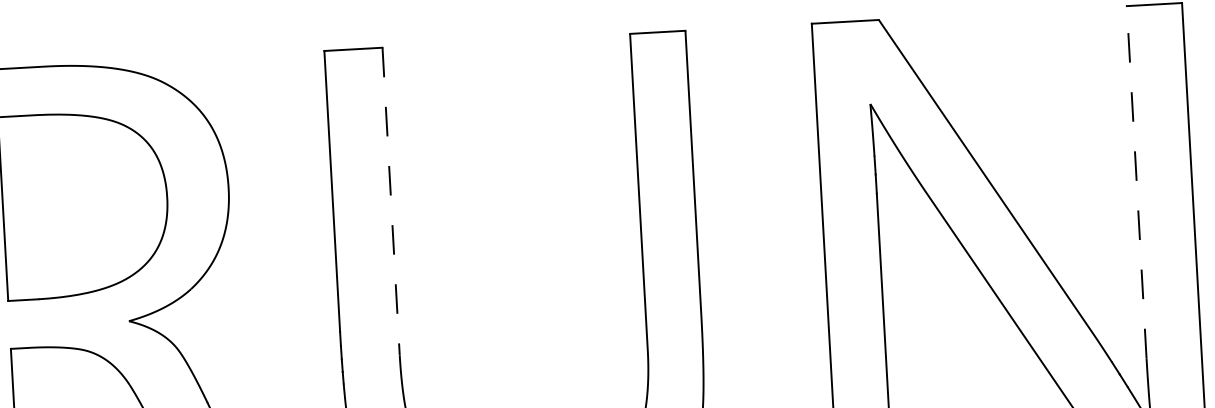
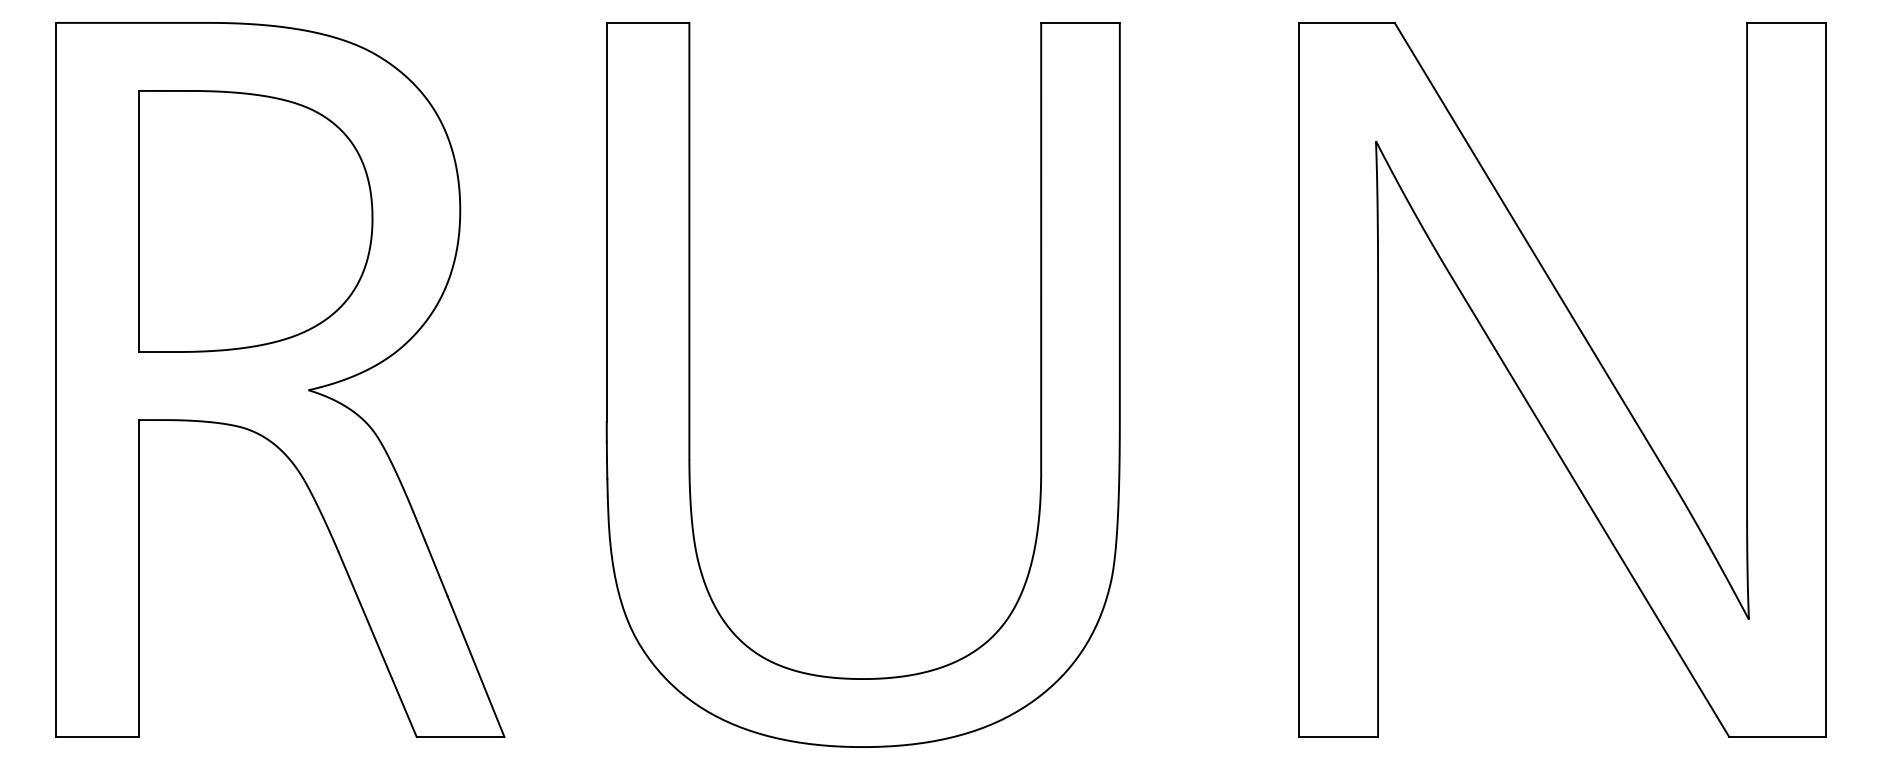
line: (1136, 181) -> (1747, 272), dashed -> solid
line: (391, 201) -> (689, 241), dashed -> solid

